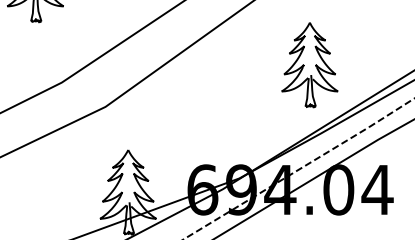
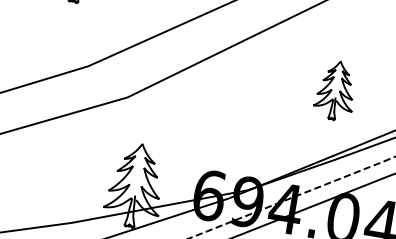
part: (309, 65) -> (335, 90), size x0.7

